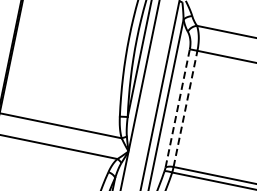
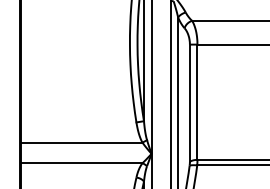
line: (177, 108) -> (189, 103), dashed -> solid
line: (185, 109) -> (197, 102), dashed -> solid

